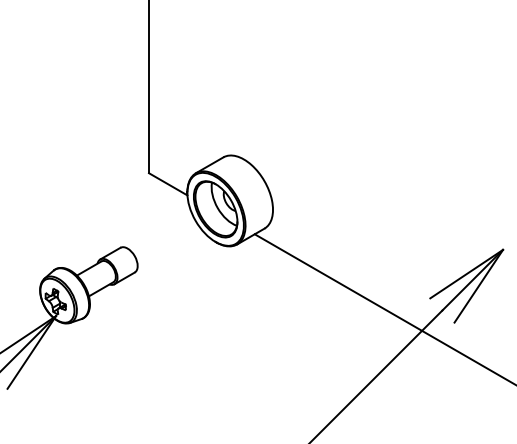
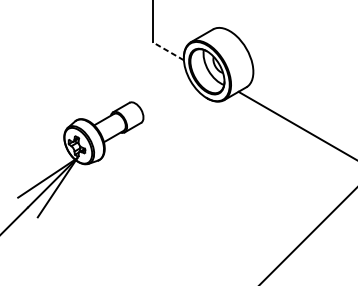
line: (167, 184) -> (167, 51), solid -> dashed

